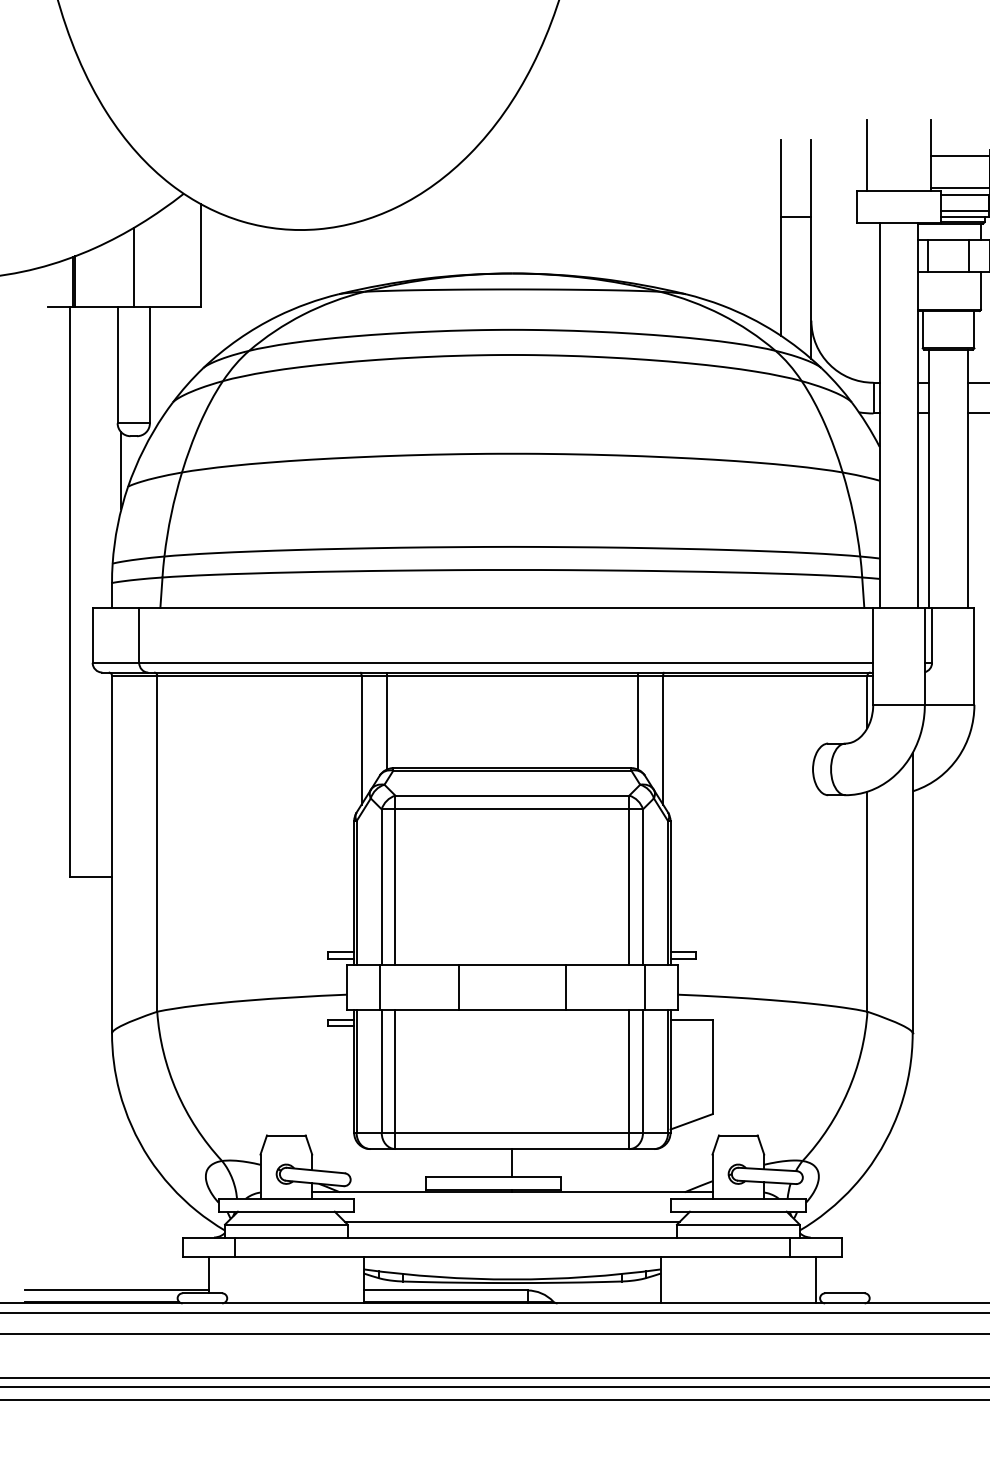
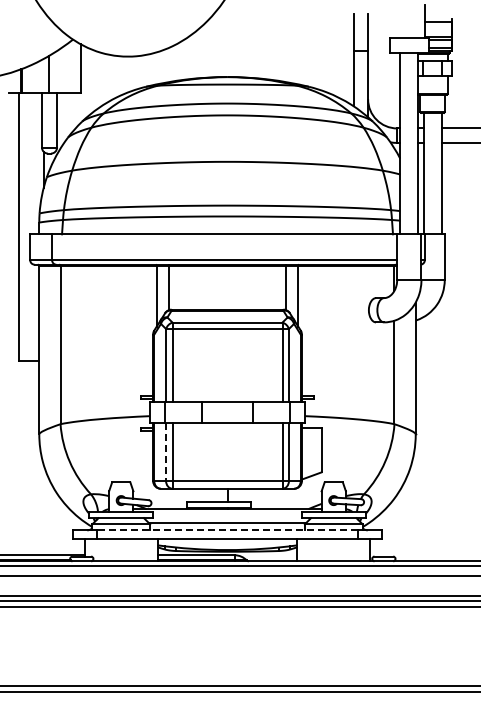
line: (867, 155) -> (394, 21), removed
line: (382, 1071) -> (166, 452), solid -> dashed
line: (512, 1237) -> (227, 530), solid -> dashed

